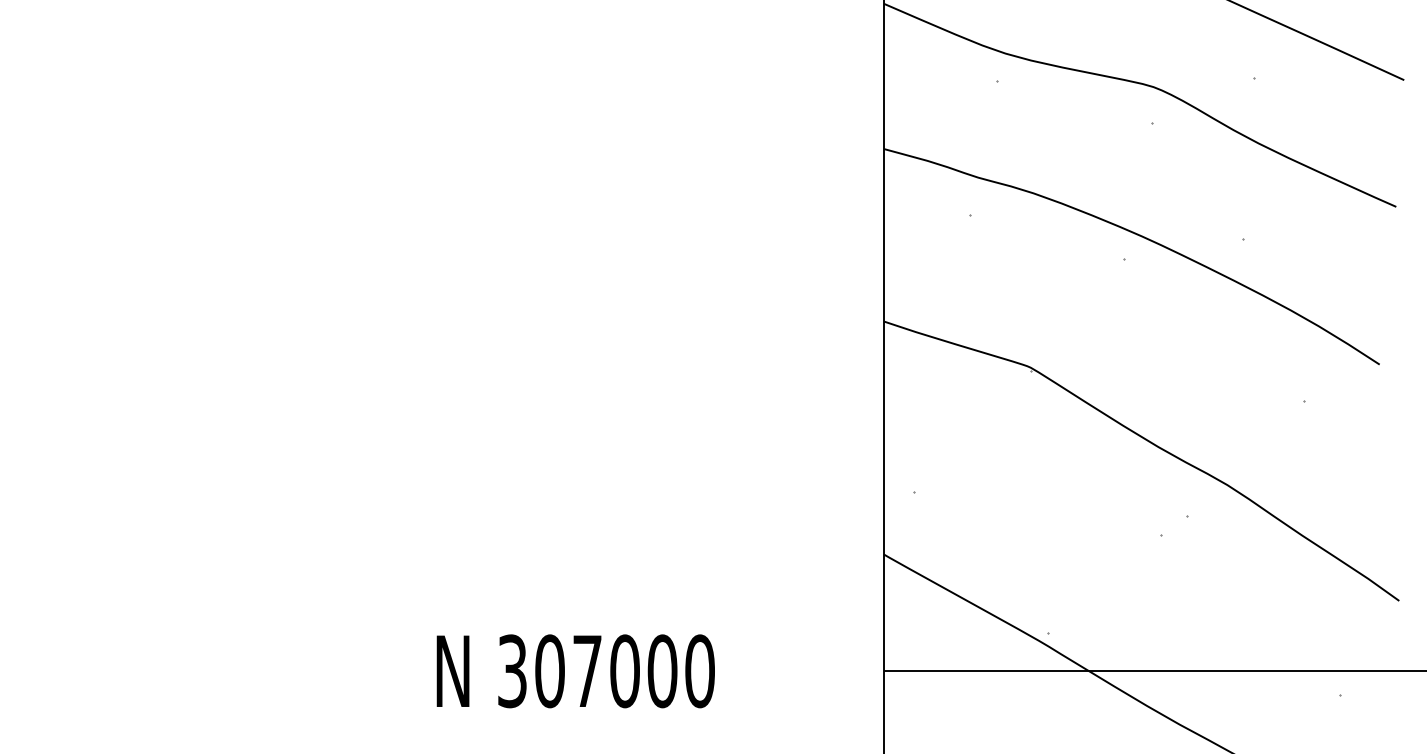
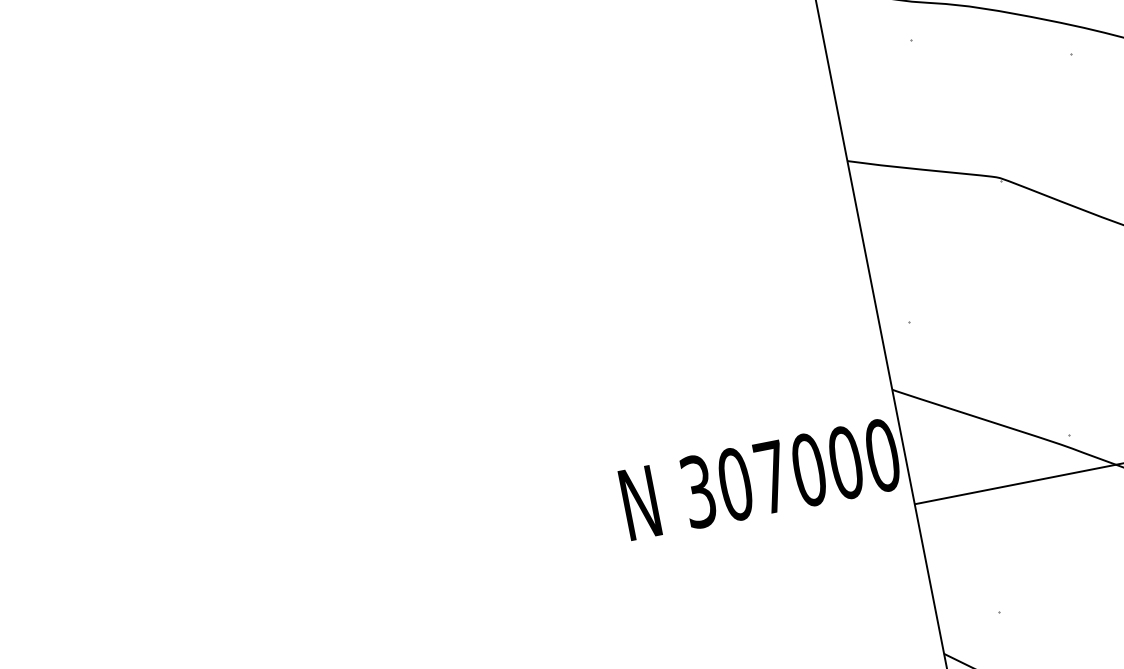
text: (575, 671) -> (760, 479), moved

